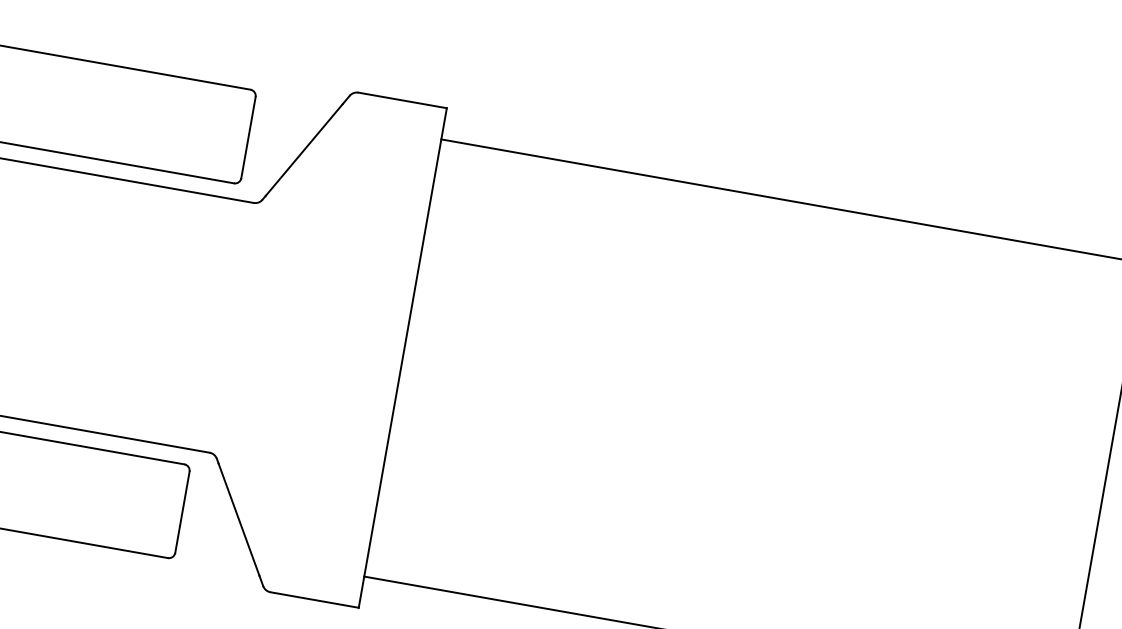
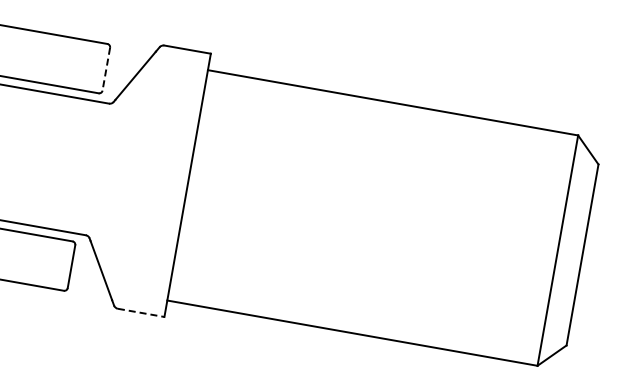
line: (248, 138) -> (106, 69), solid -> dashed
line: (315, 599) -> (141, 312), solid -> dashed

